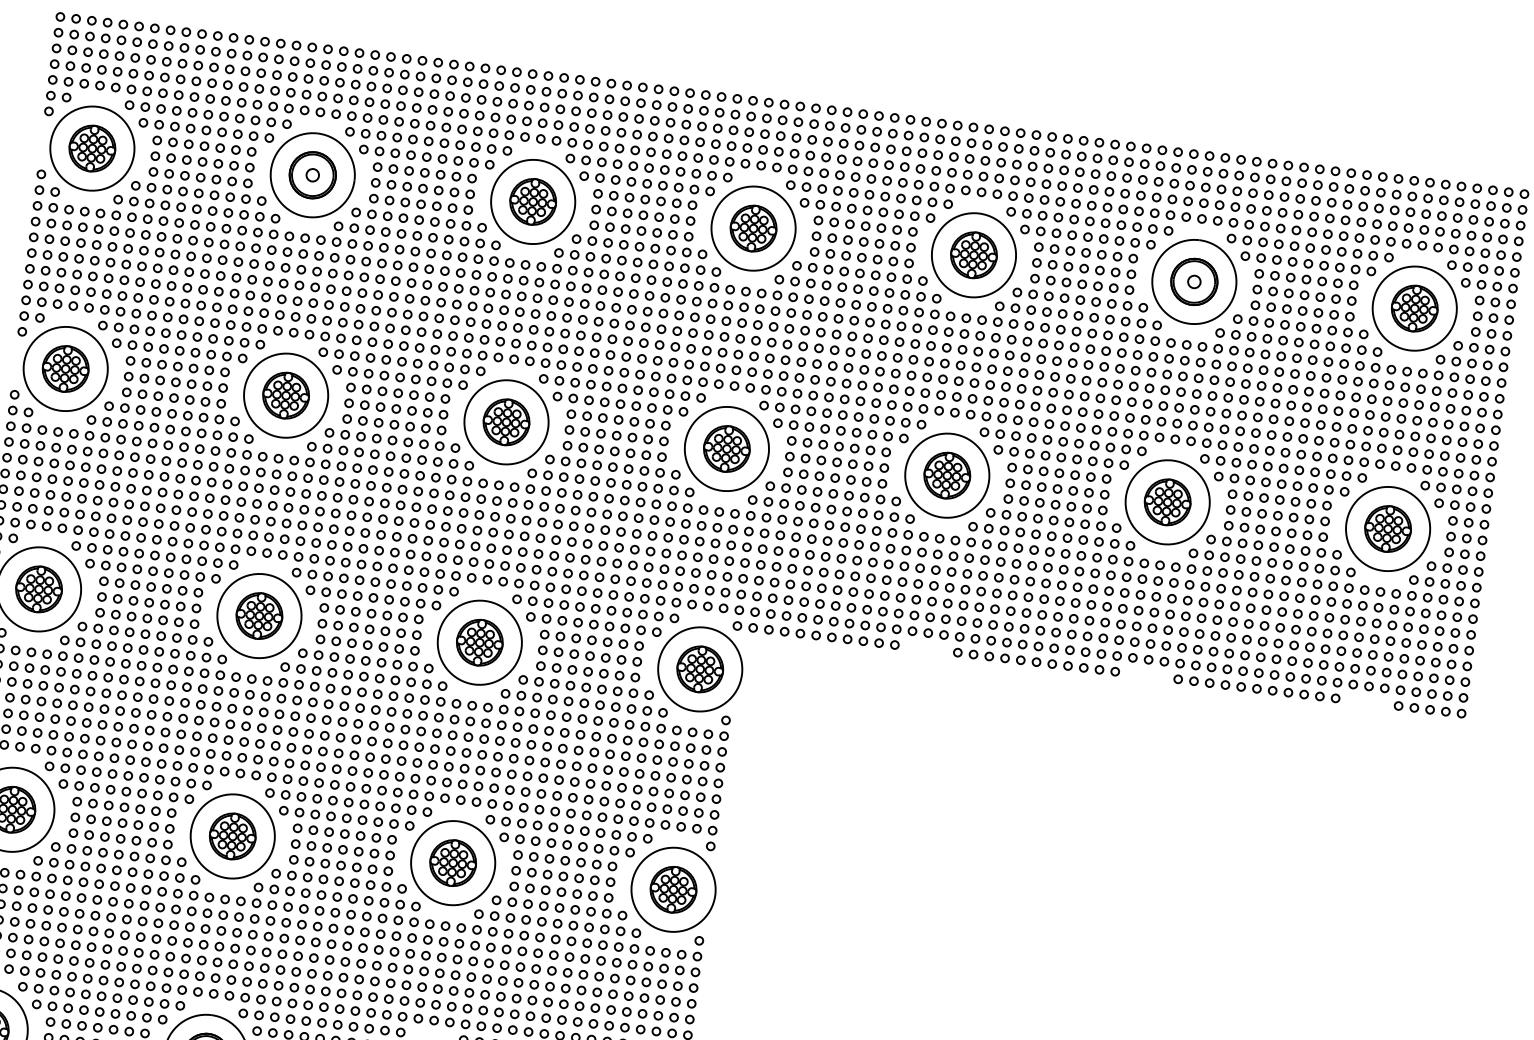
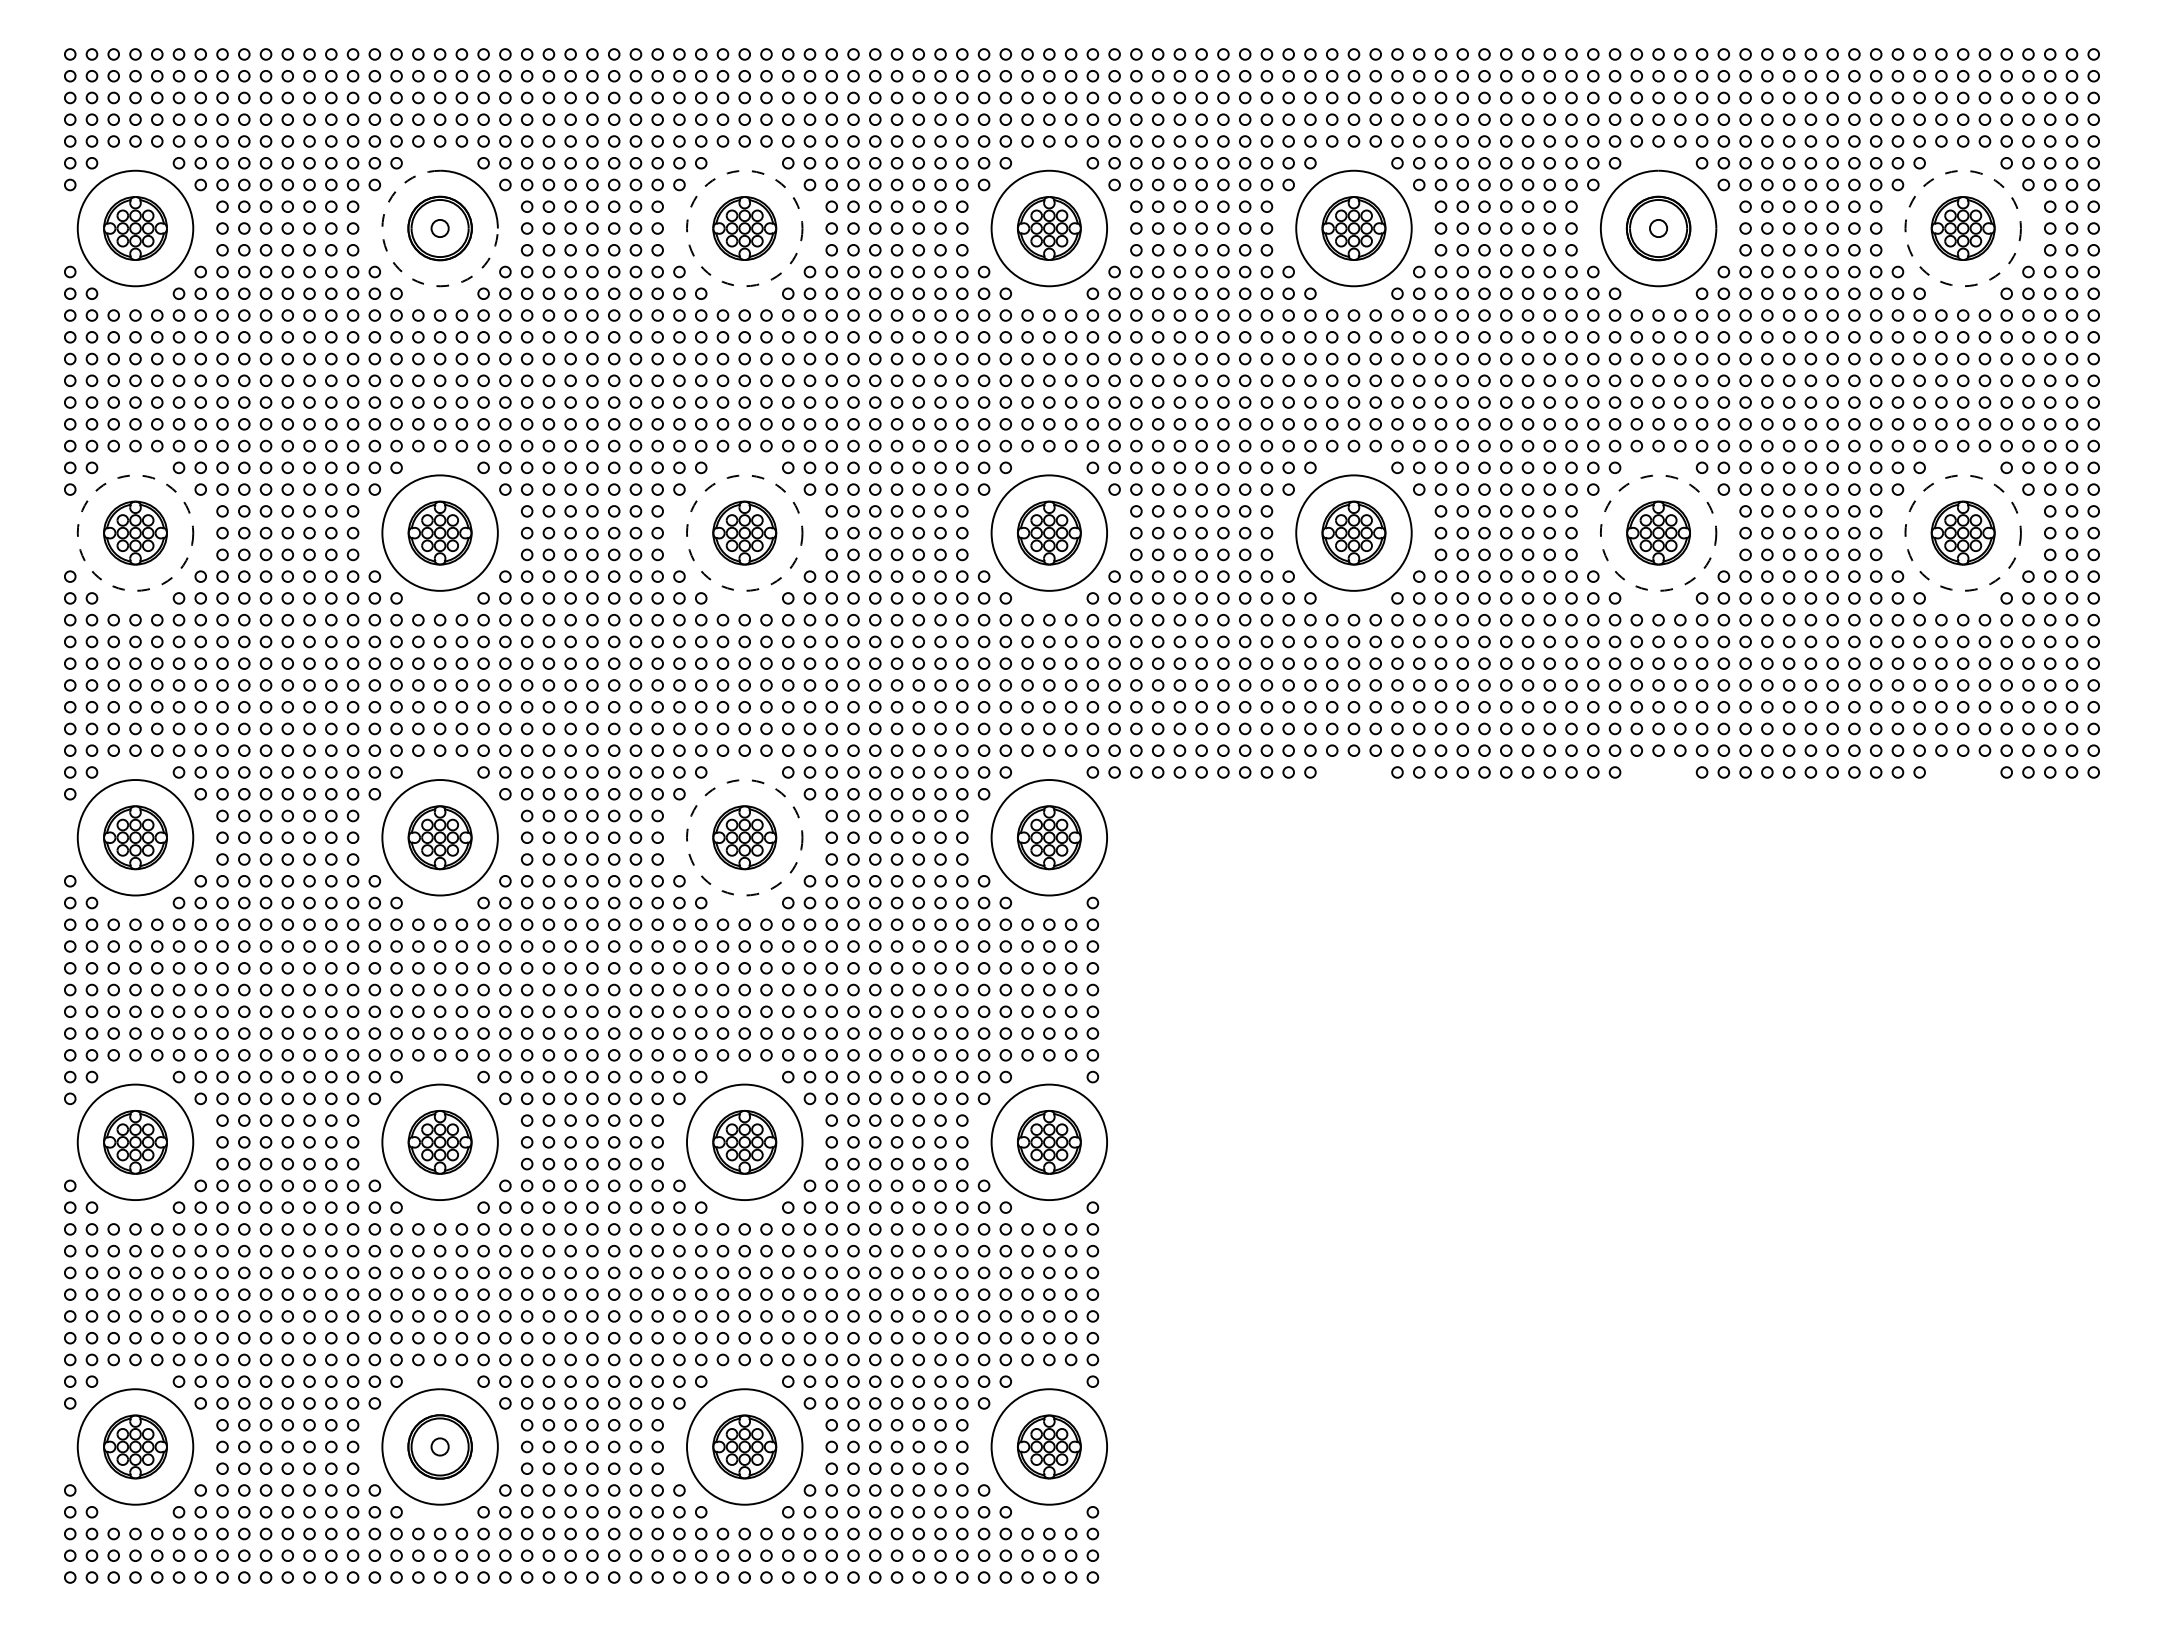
arc: (279, 201) -> (399, 269), solid -> dashed
circle: (533, 201) -> (744, 228), solid -> dashed
circle: (1414, 308) -> (1962, 228), solid -> dashed
circle: (65, 368) -> (135, 532), solid -> dashed
circle: (506, 421) -> (744, 532), solid -> dashed
circle: (1167, 501) -> (1658, 532), solid -> dashed
circle: (1387, 528) -> (1962, 532), solid -> dashed
circle: (479, 642) -> (744, 837), solid -> dashed

